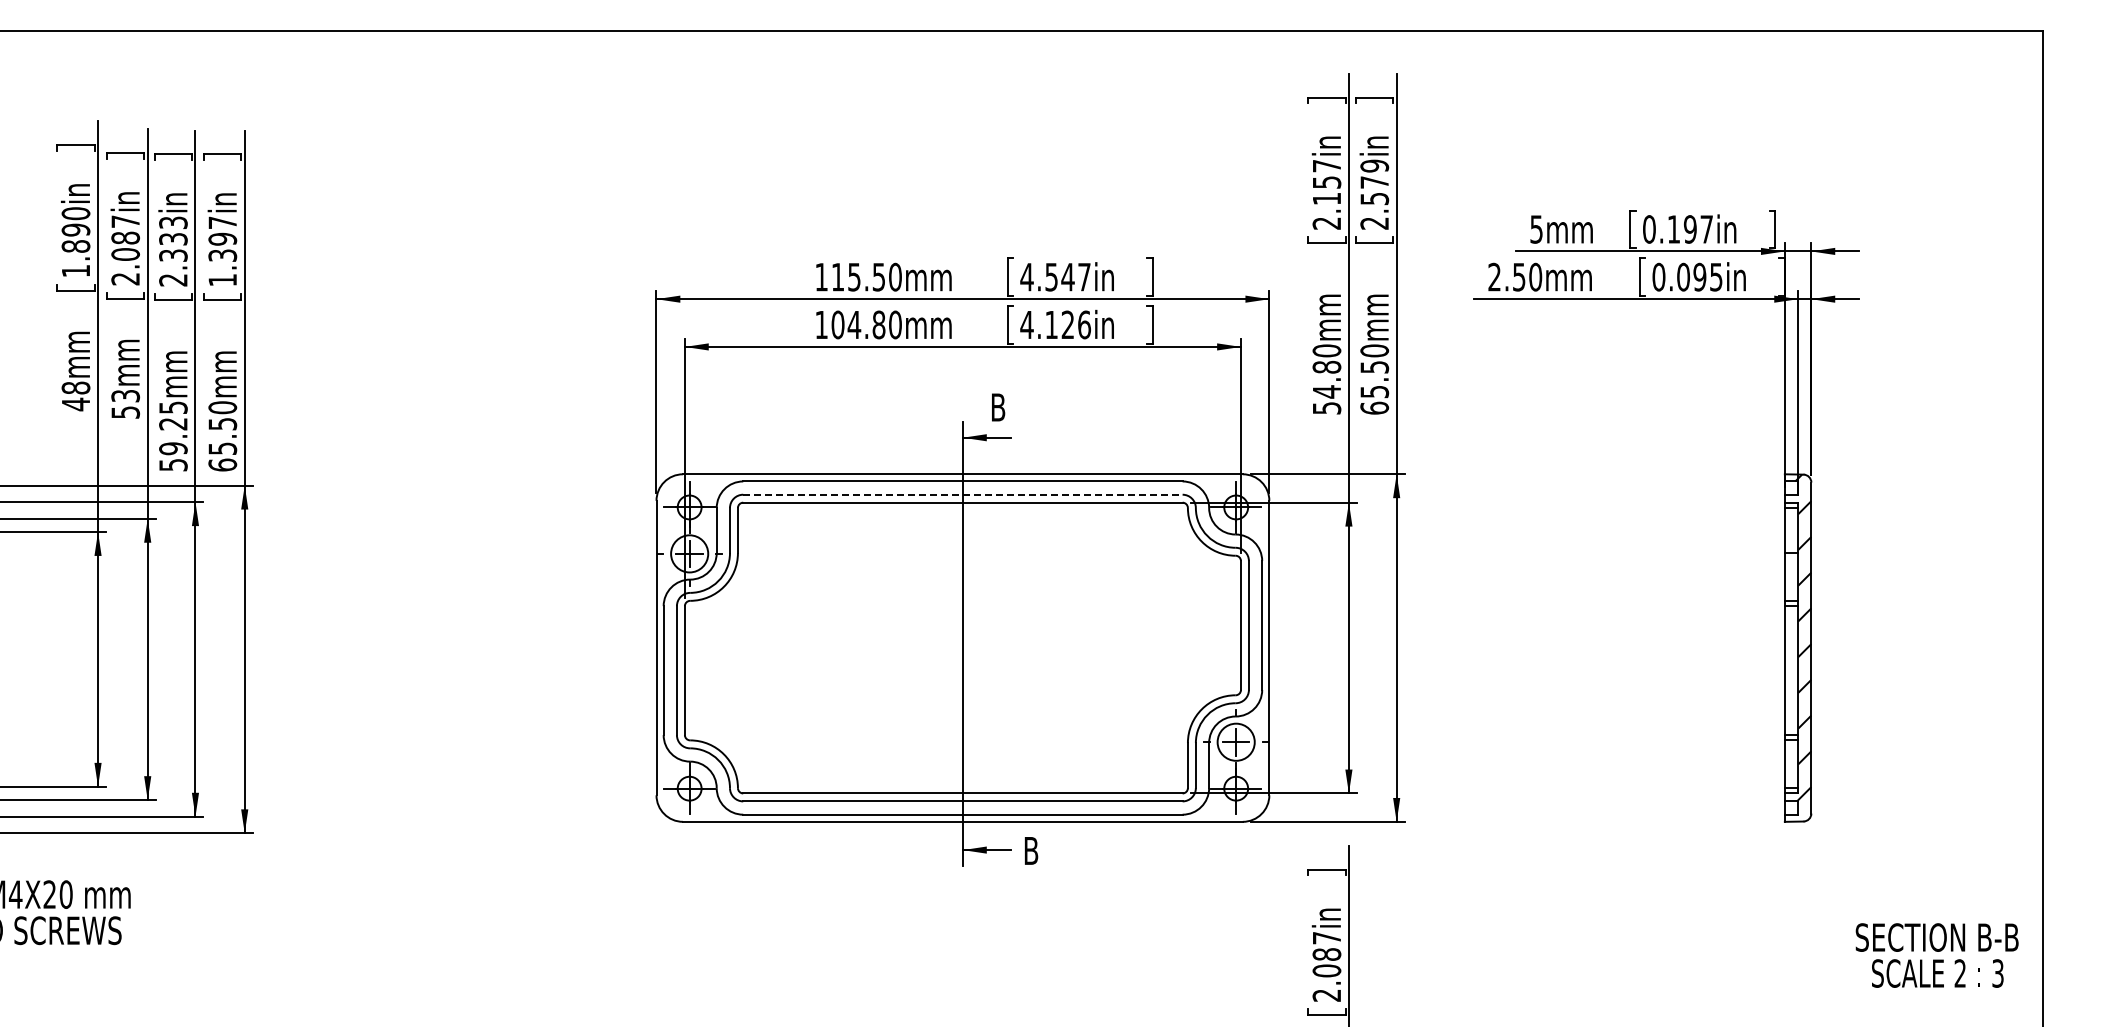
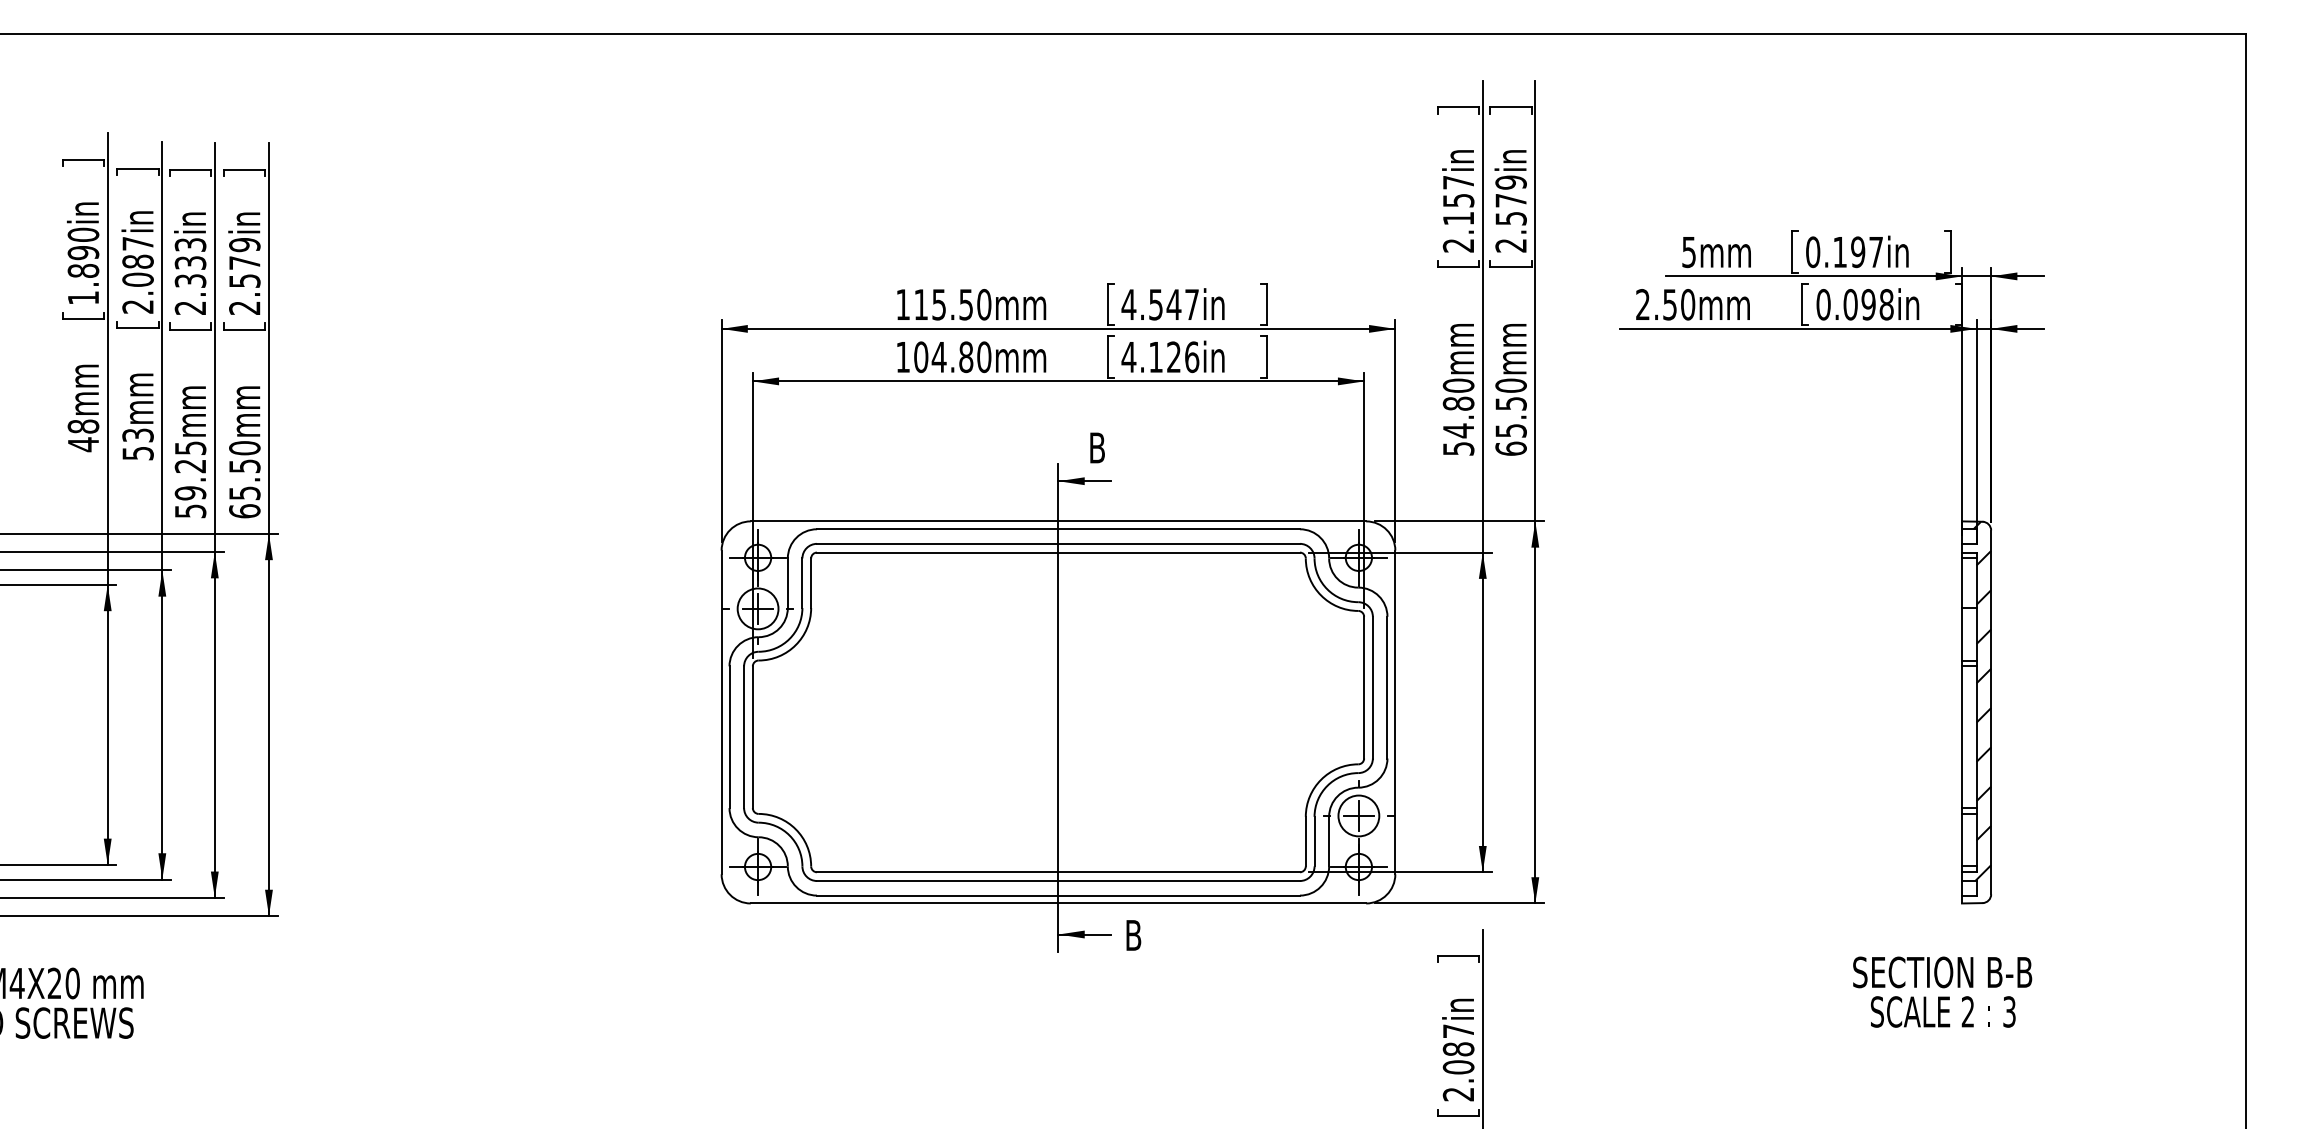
text: (222, 251) -> (244, 276), 1.397in -> 2.579in
text: (1716, 276) -> (1886, 303), 0.095in -> 0.098in
line: (962, 494) -> (1058, 543), dashed -> solid
text: (1936, 955) -> (1941, 992), moved

